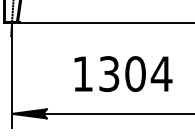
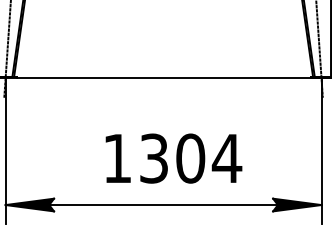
text: (123, 73) -> (173, 158), moved

